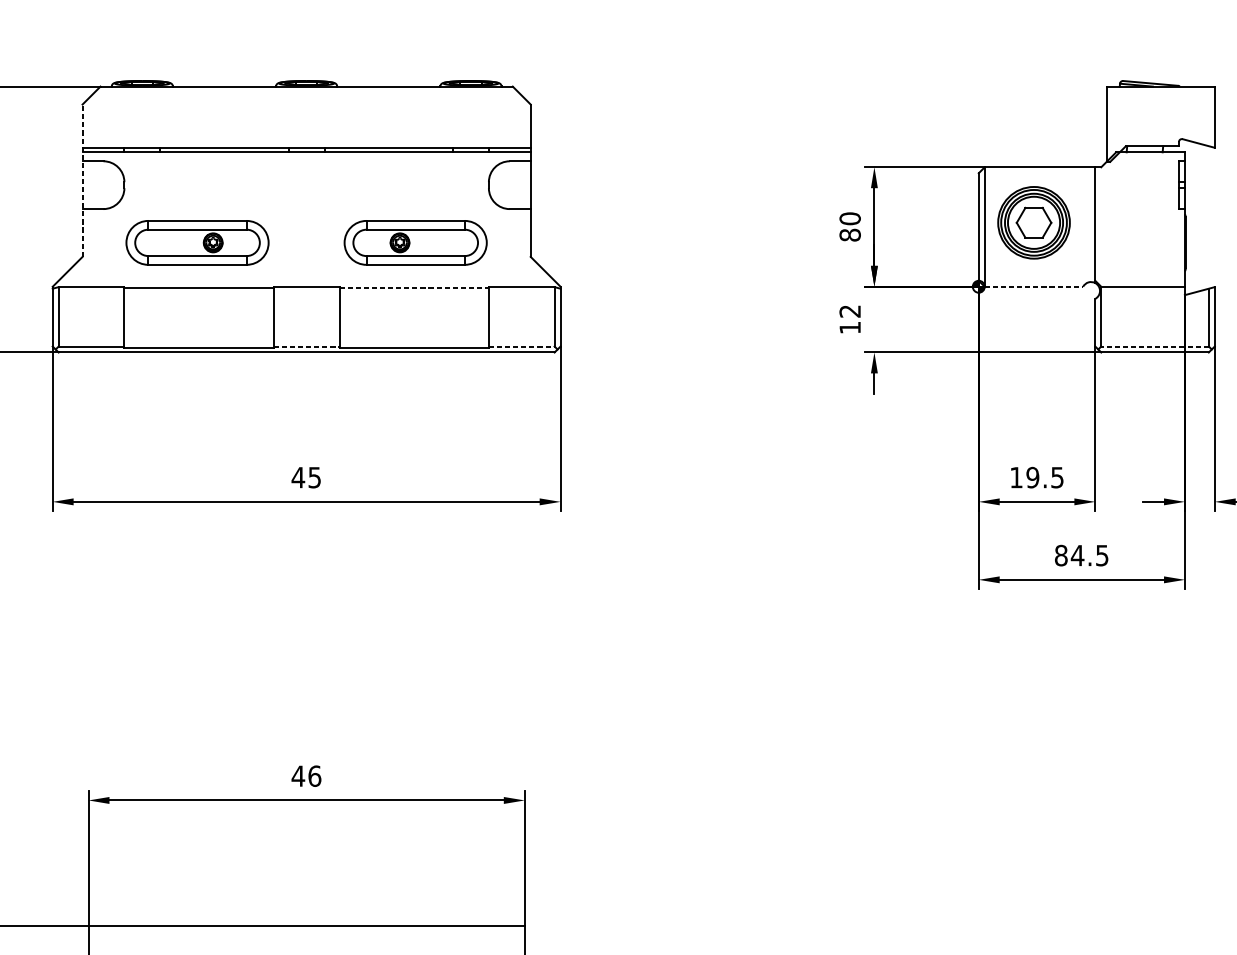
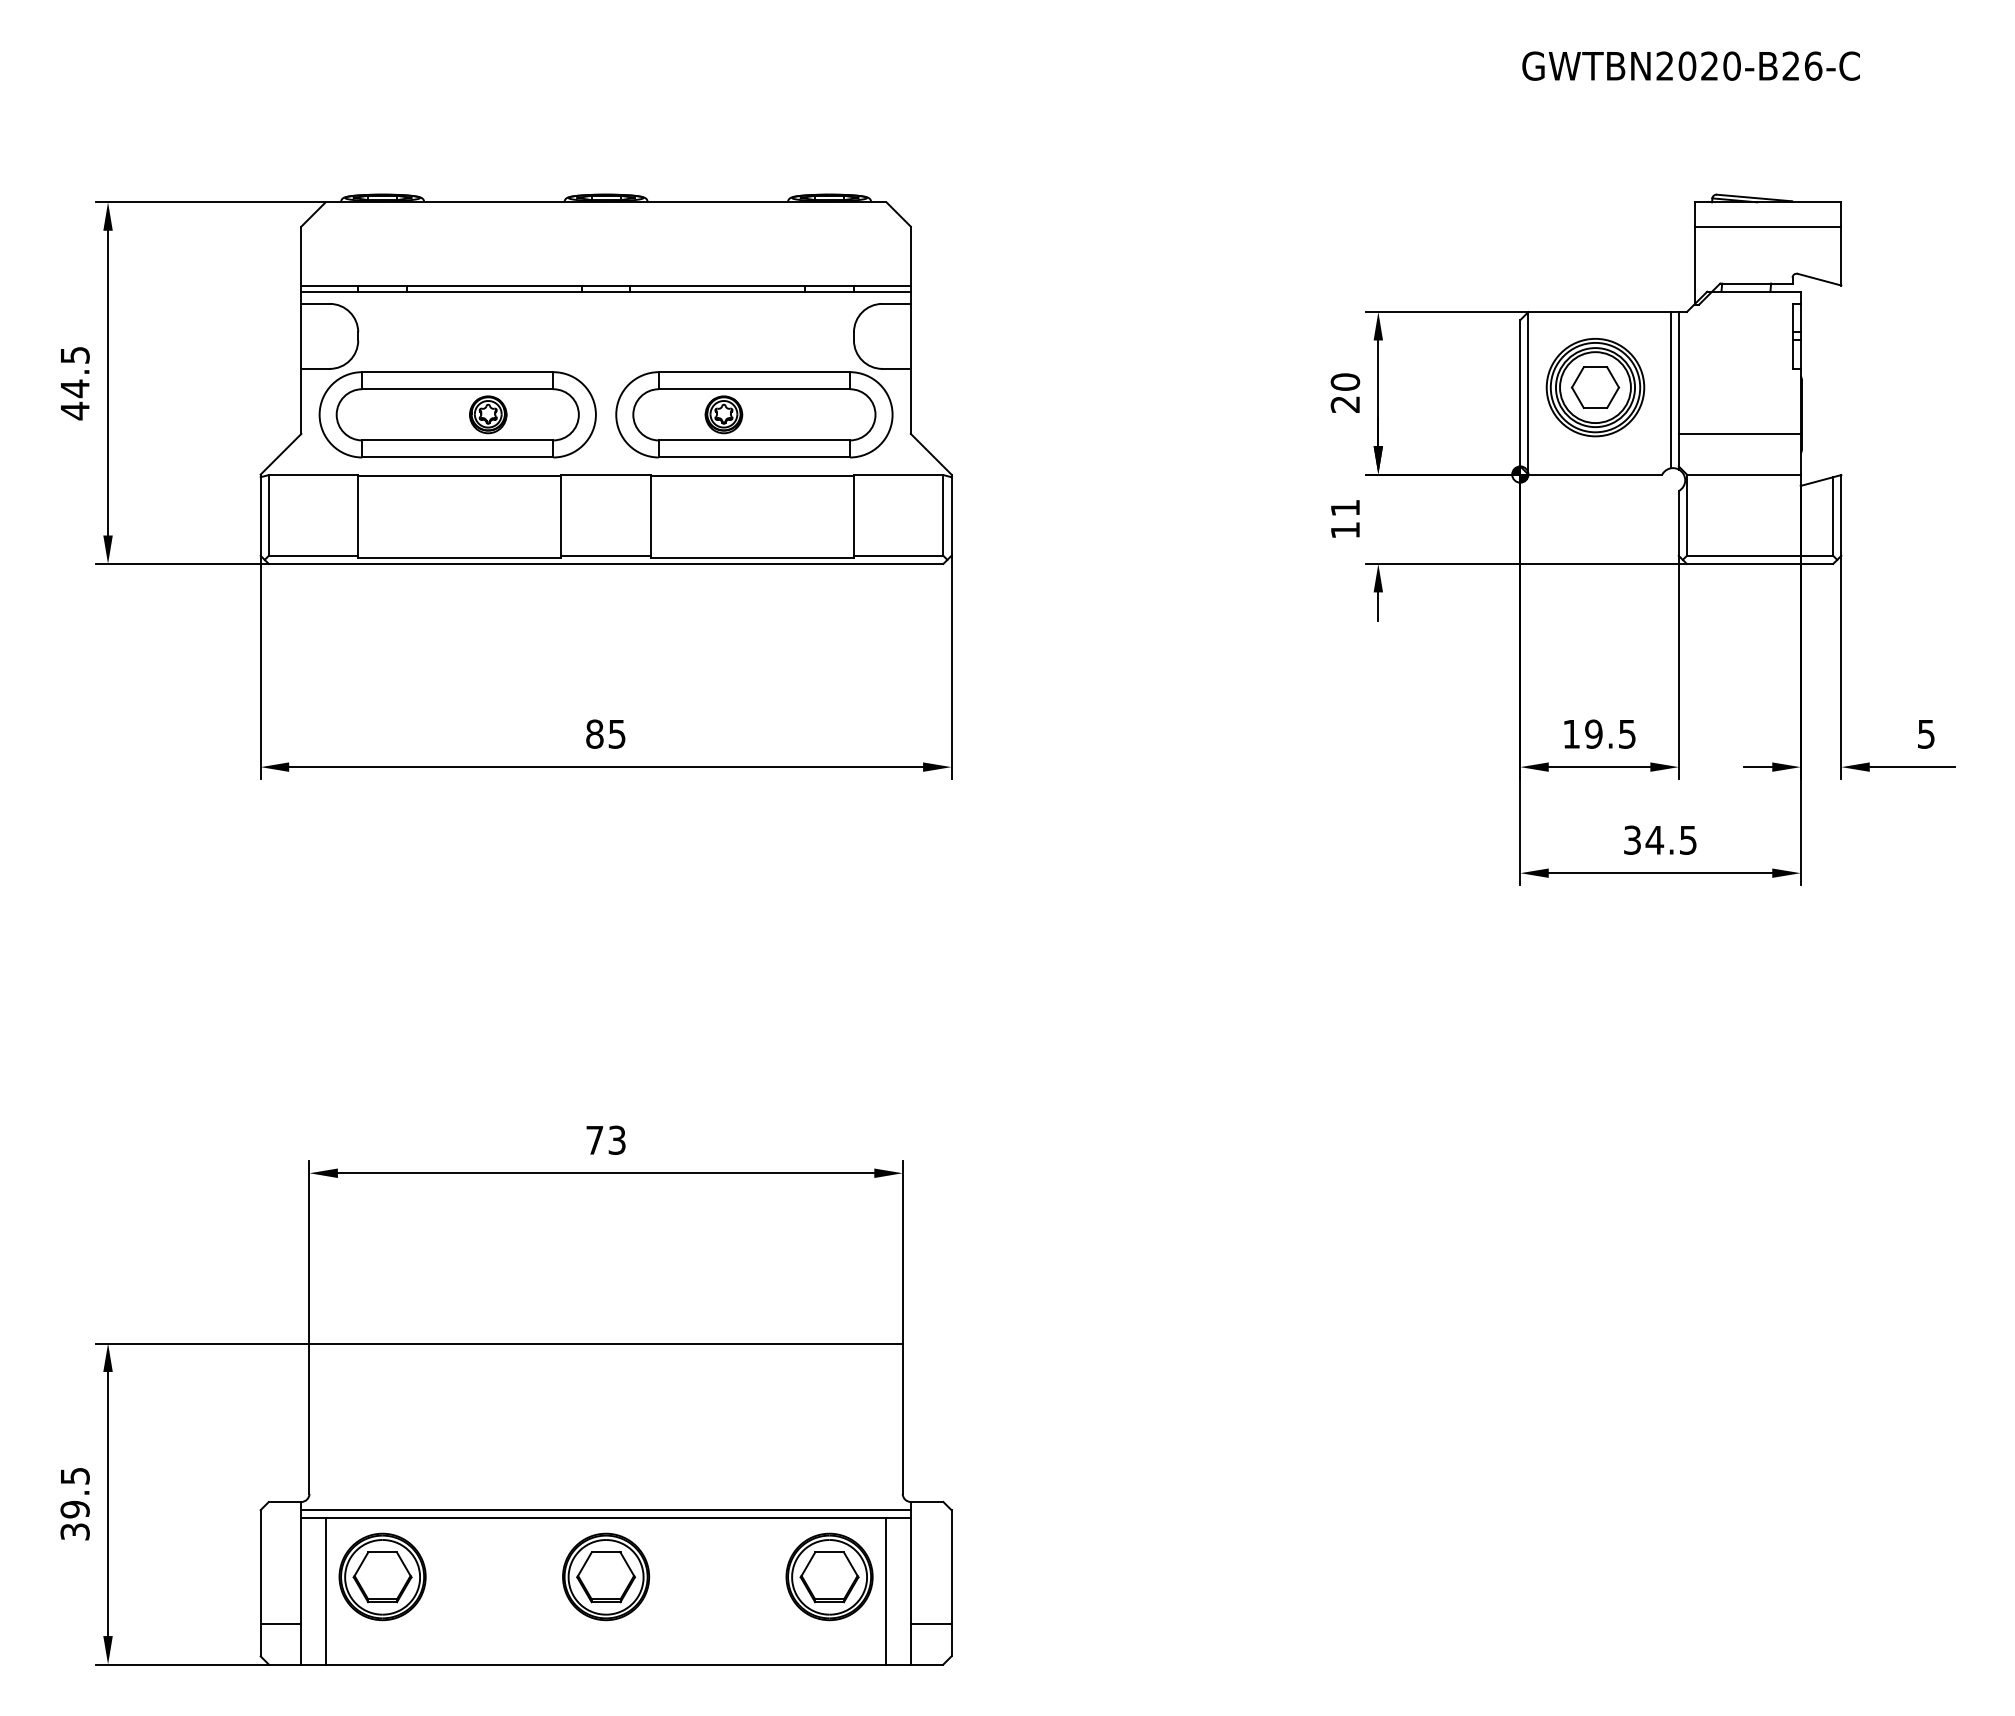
line: (1161, 104) -> (1768, 226), added
line: (82, 180) -> (301, 330), dashed -> solid
line: (1089, 224) -> (1670, 390), added
text: (850, 235) -> (1345, 404), 80 -> 20
part: (197, 242) -> (457, 414), size x1.43
part: (415, 242) -> (754, 414), size x1.43
line: (1139, 256) -> (1739, 433), added
line: (1034, 286) -> (1595, 474), dashed -> solid
line: (414, 287) -> (752, 475), dashed -> solid
text: (849, 311) -> (1344, 508), 12 -> 11
line: (306, 346) -> (606, 555), dashed -> solid
line: (521, 346) -> (898, 555), dashed -> solid
line: (1154, 346) -> (1759, 555), dashed -> solid
text: (298, 477) -> (594, 733), 45 -> 85
text: (1061, 555) -> (1632, 839), 84.5 -> 34.5
text: (306, 775) -> (605, 1139), 46 -> 73

